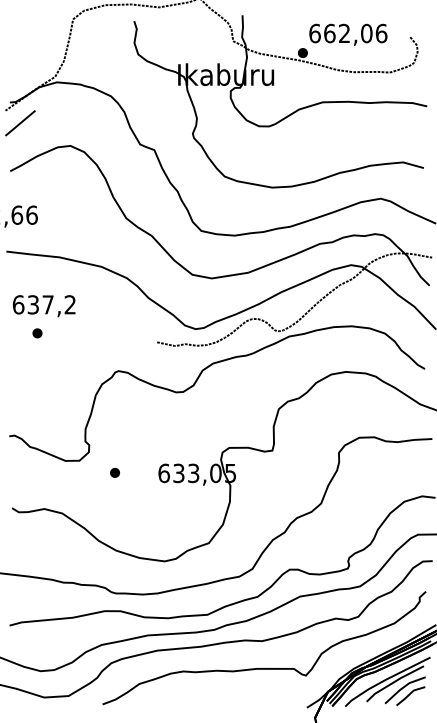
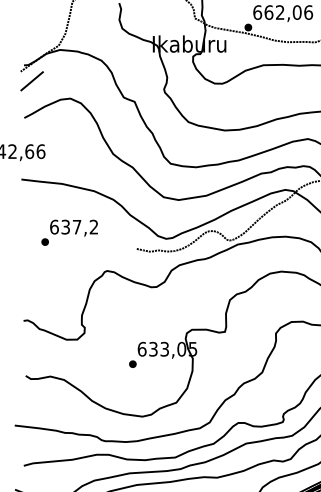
text: (44, 306) -> (74, 228), moved
part: (114, 472) -> (132, 363), moved

